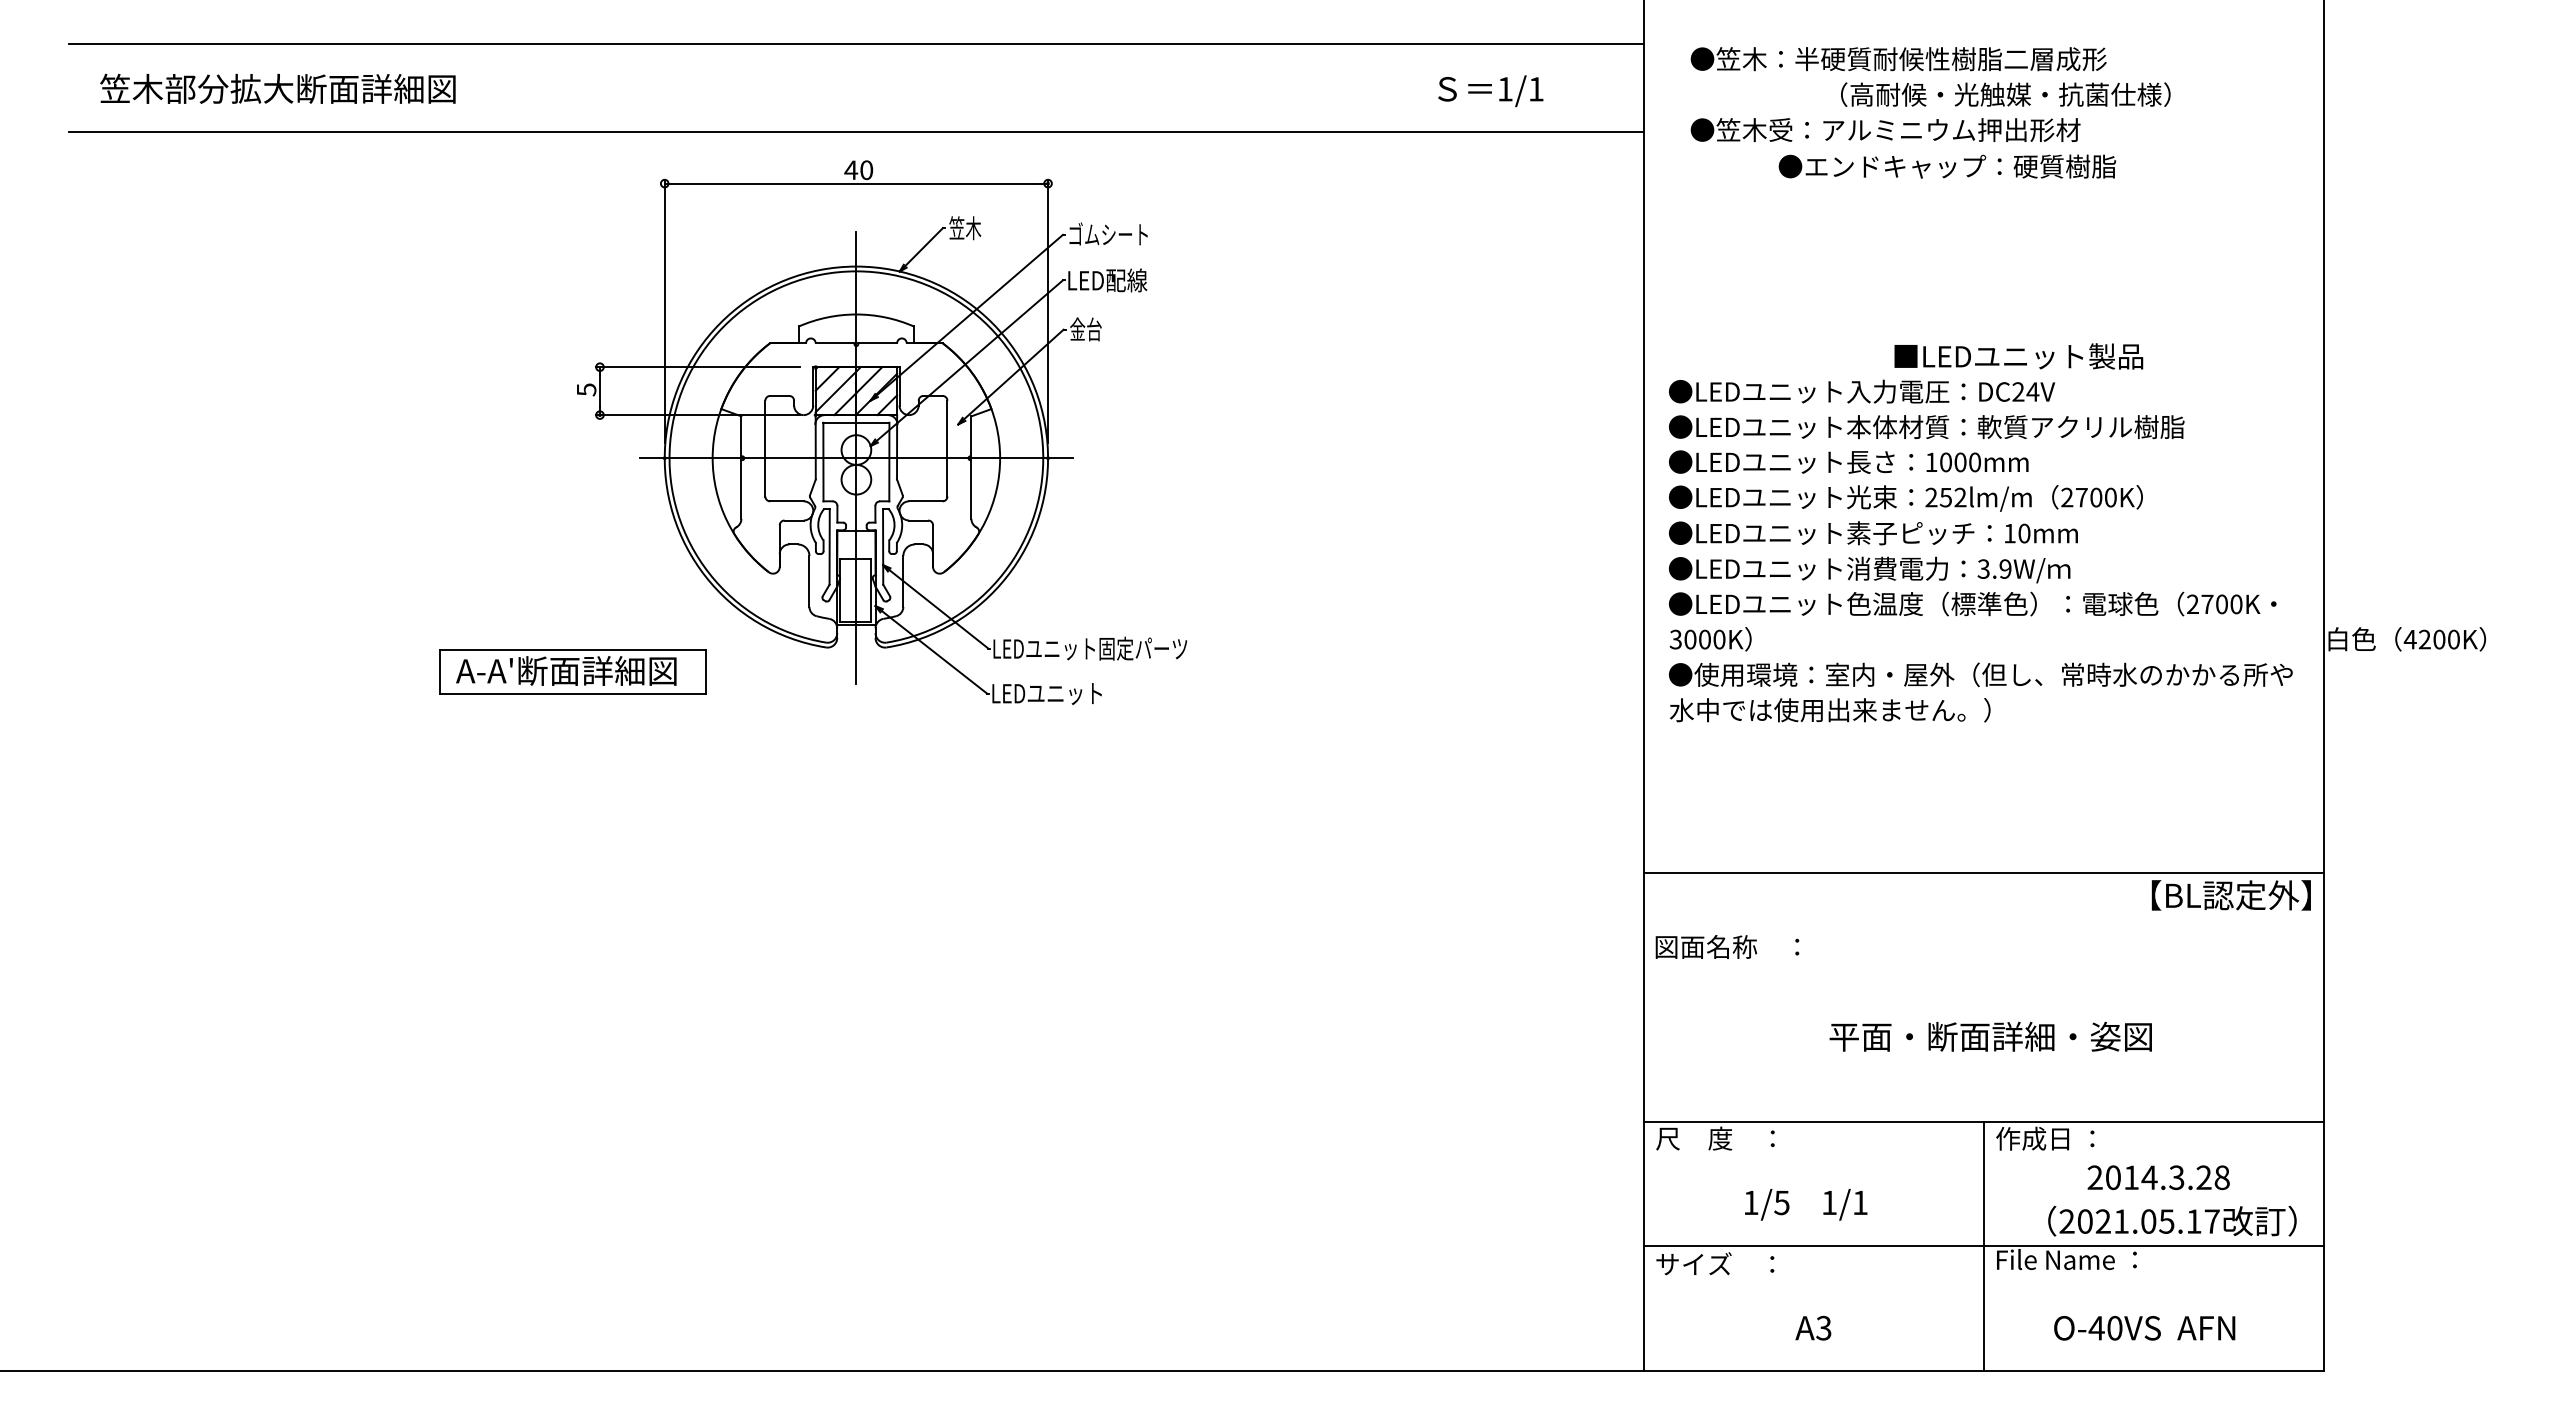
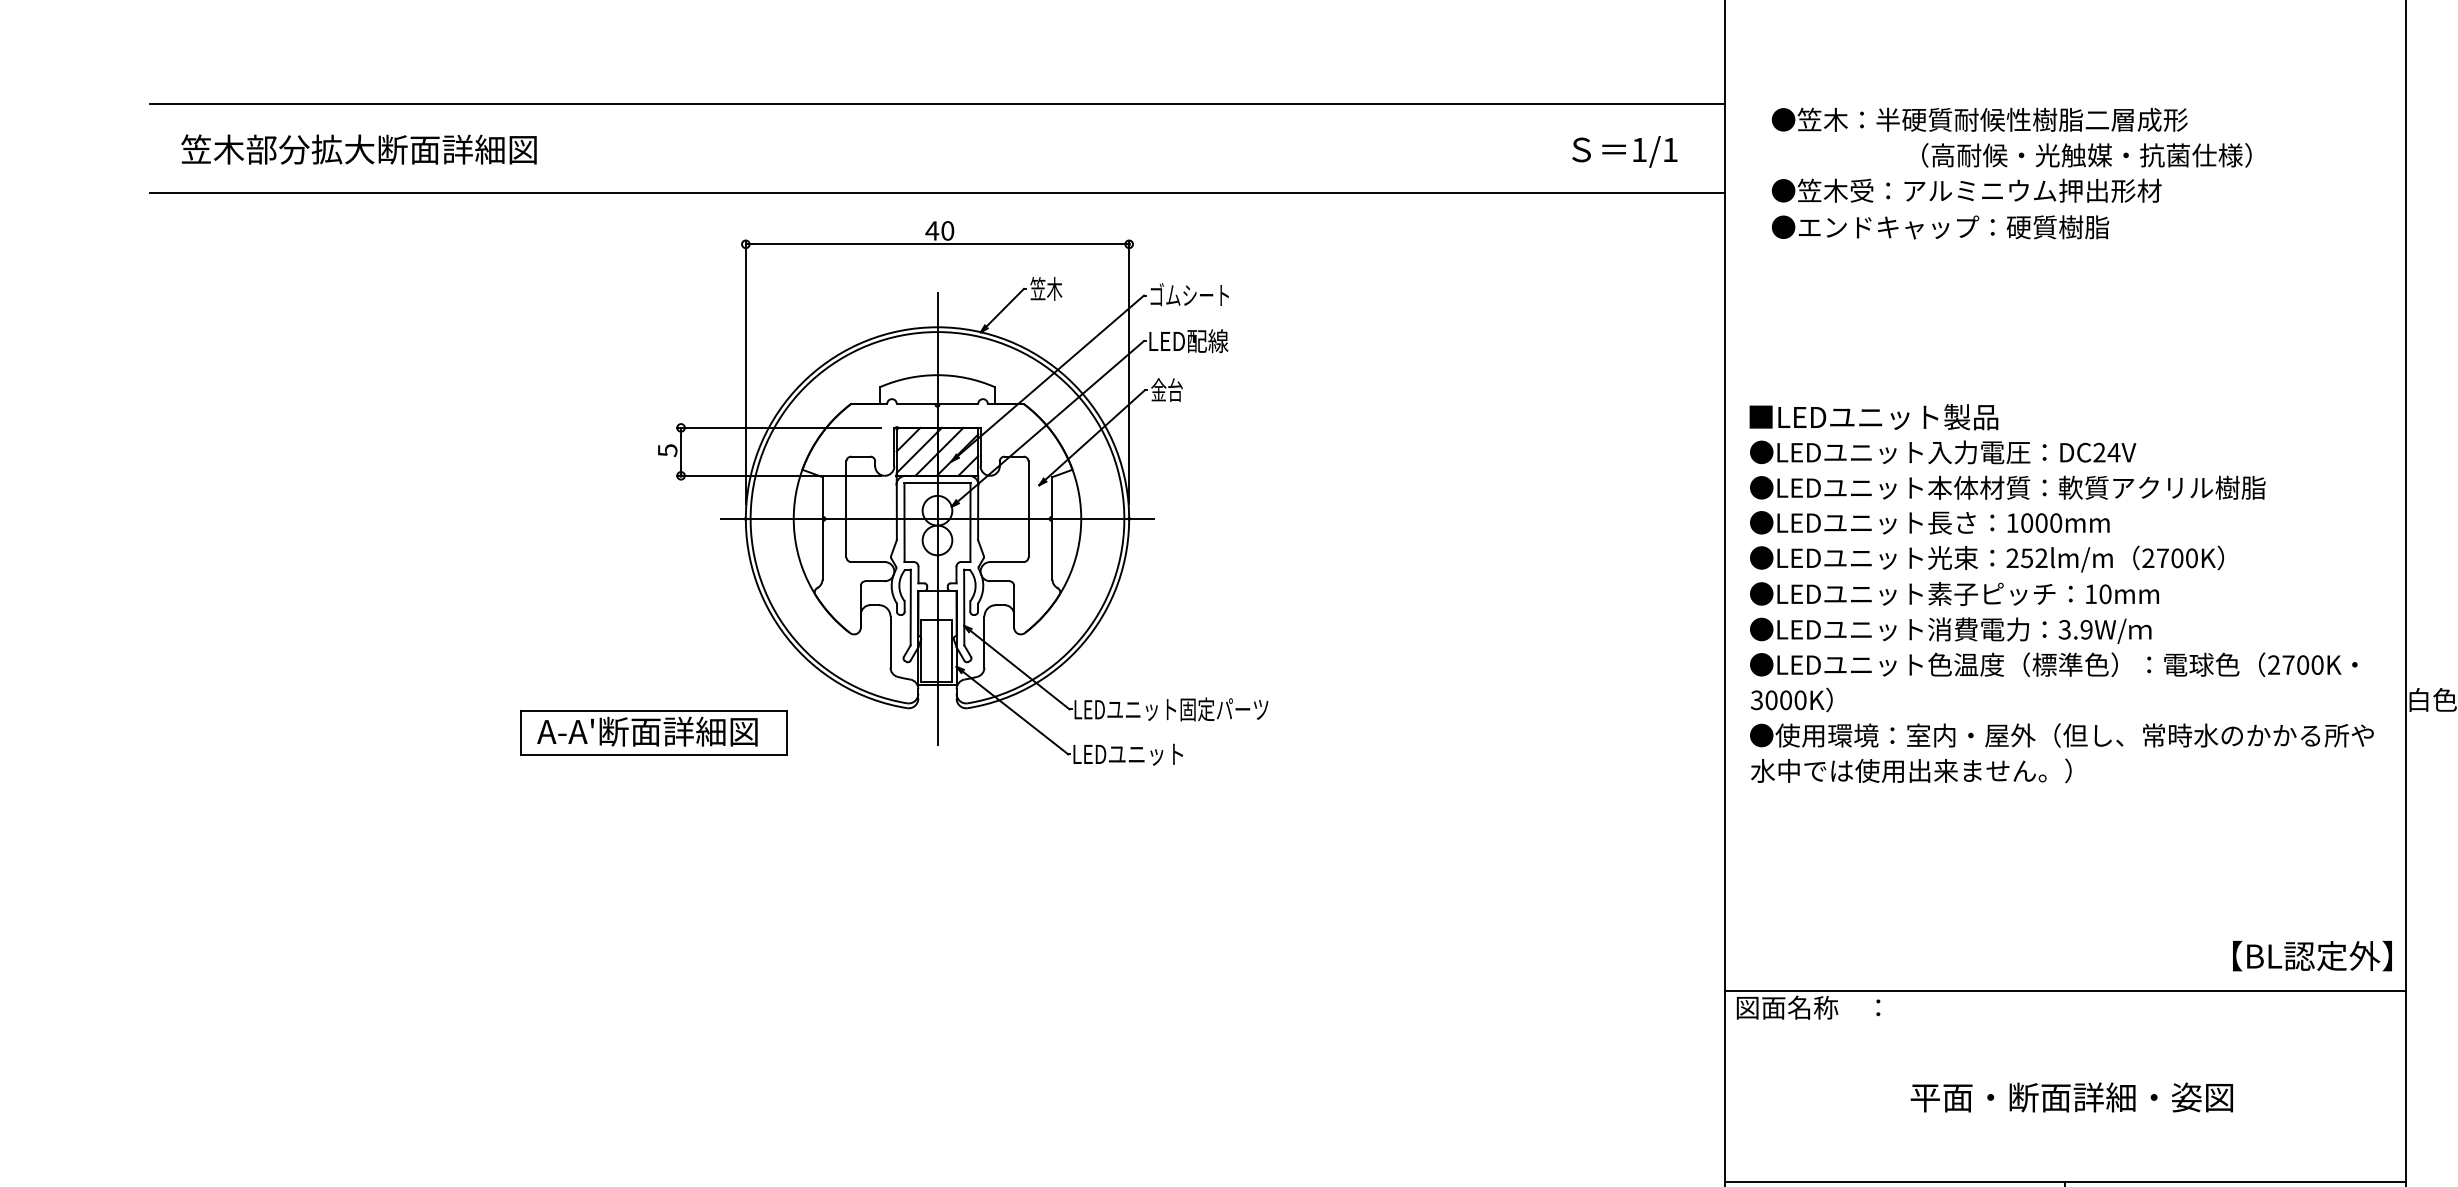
text: (1490, 91) -> (1624, 152), moved
text: (1946, 166) -> (1939, 227), moved
text: (2018, 356) -> (1873, 417), moved
line: (1984, 872) -> (2065, 990), moved

